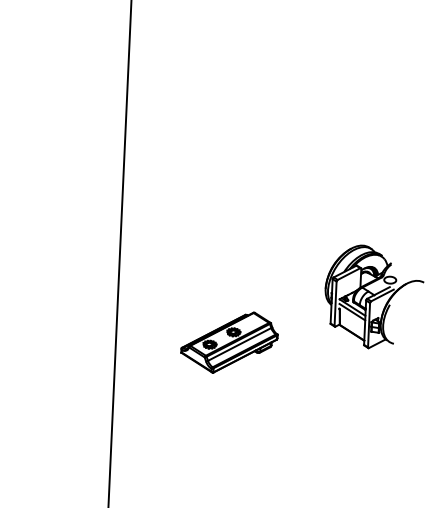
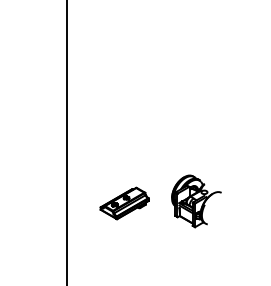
part: (373, 297) -> (196, 201), moved

